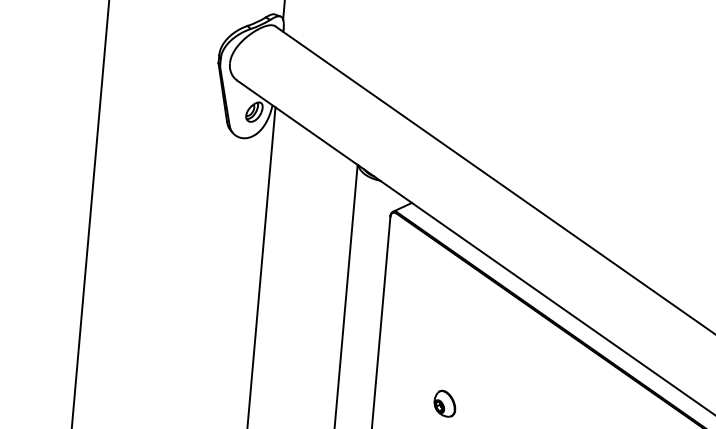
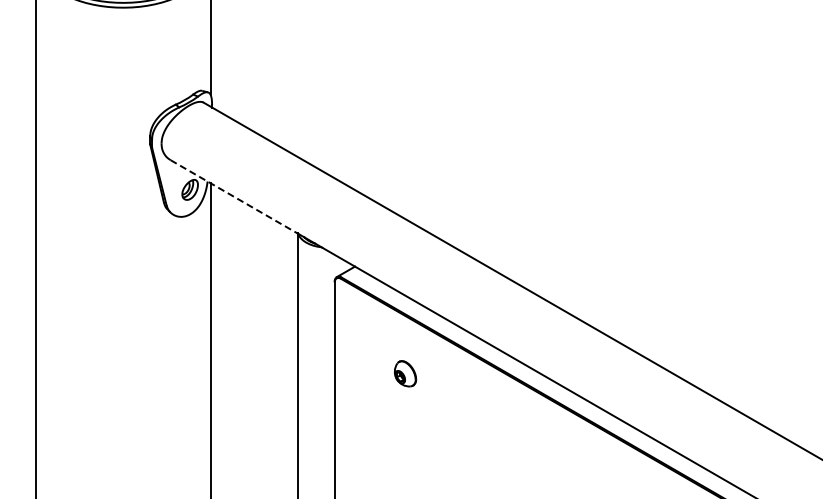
line: (297, 123) -> (234, 197), solid -> dashed
part: (445, 403) -> (405, 373), moved

